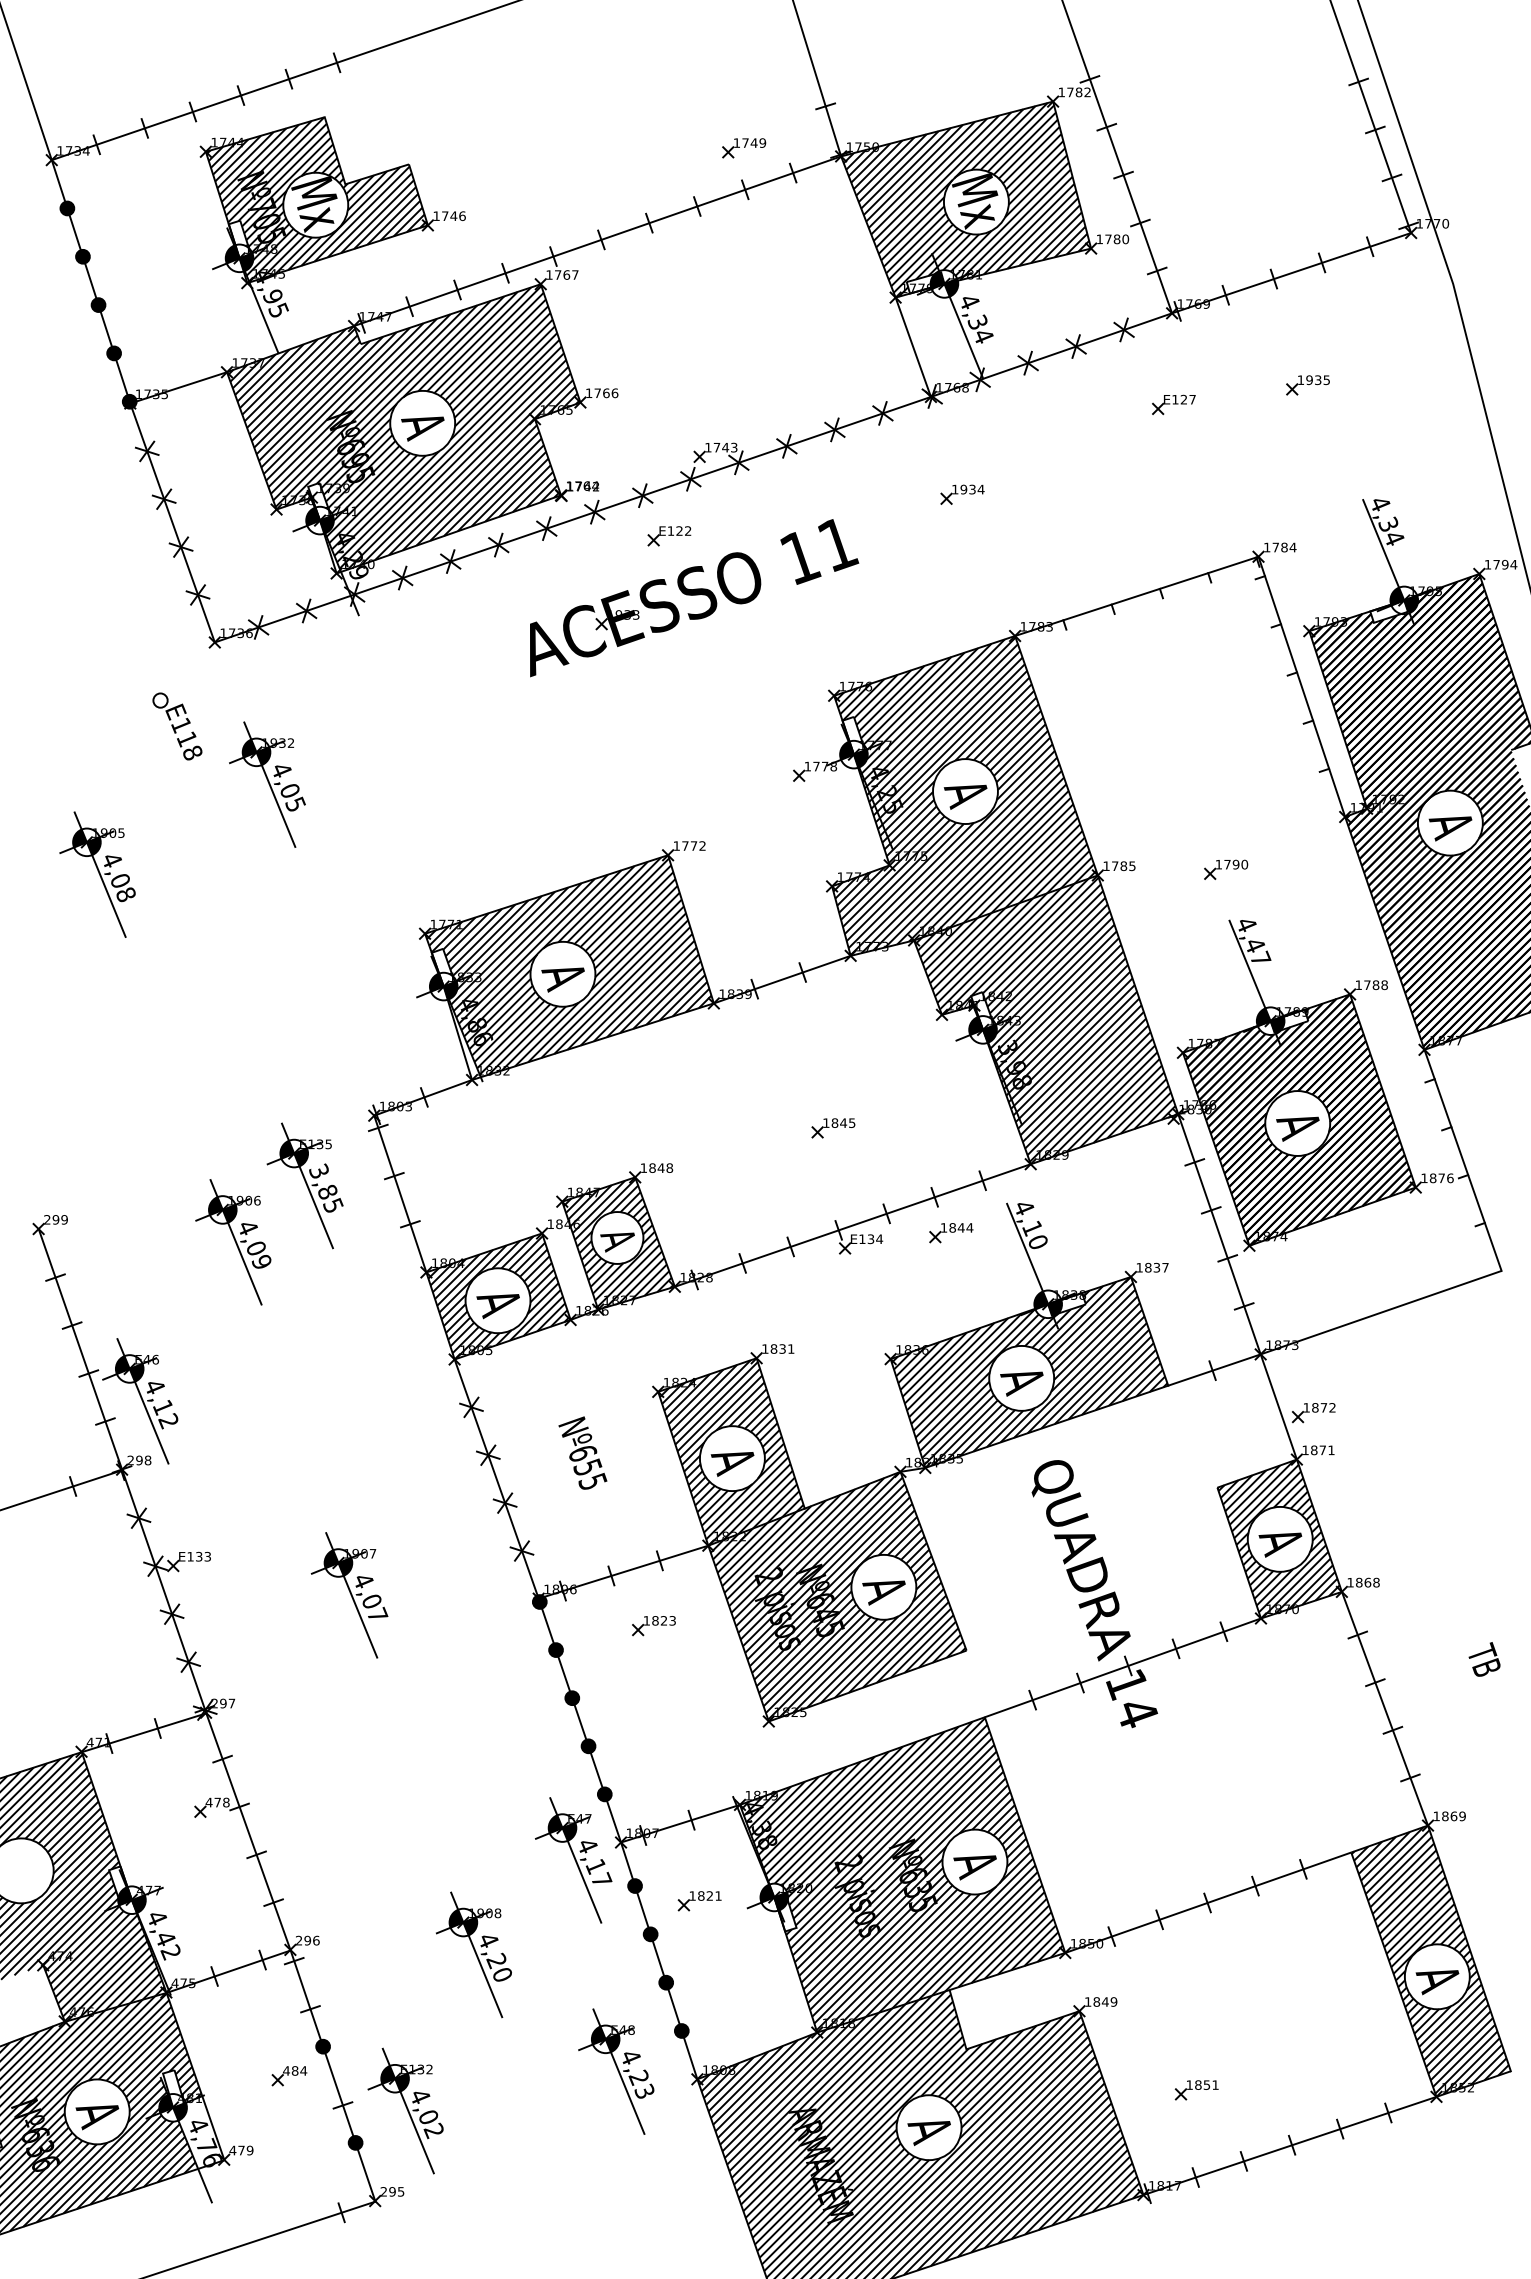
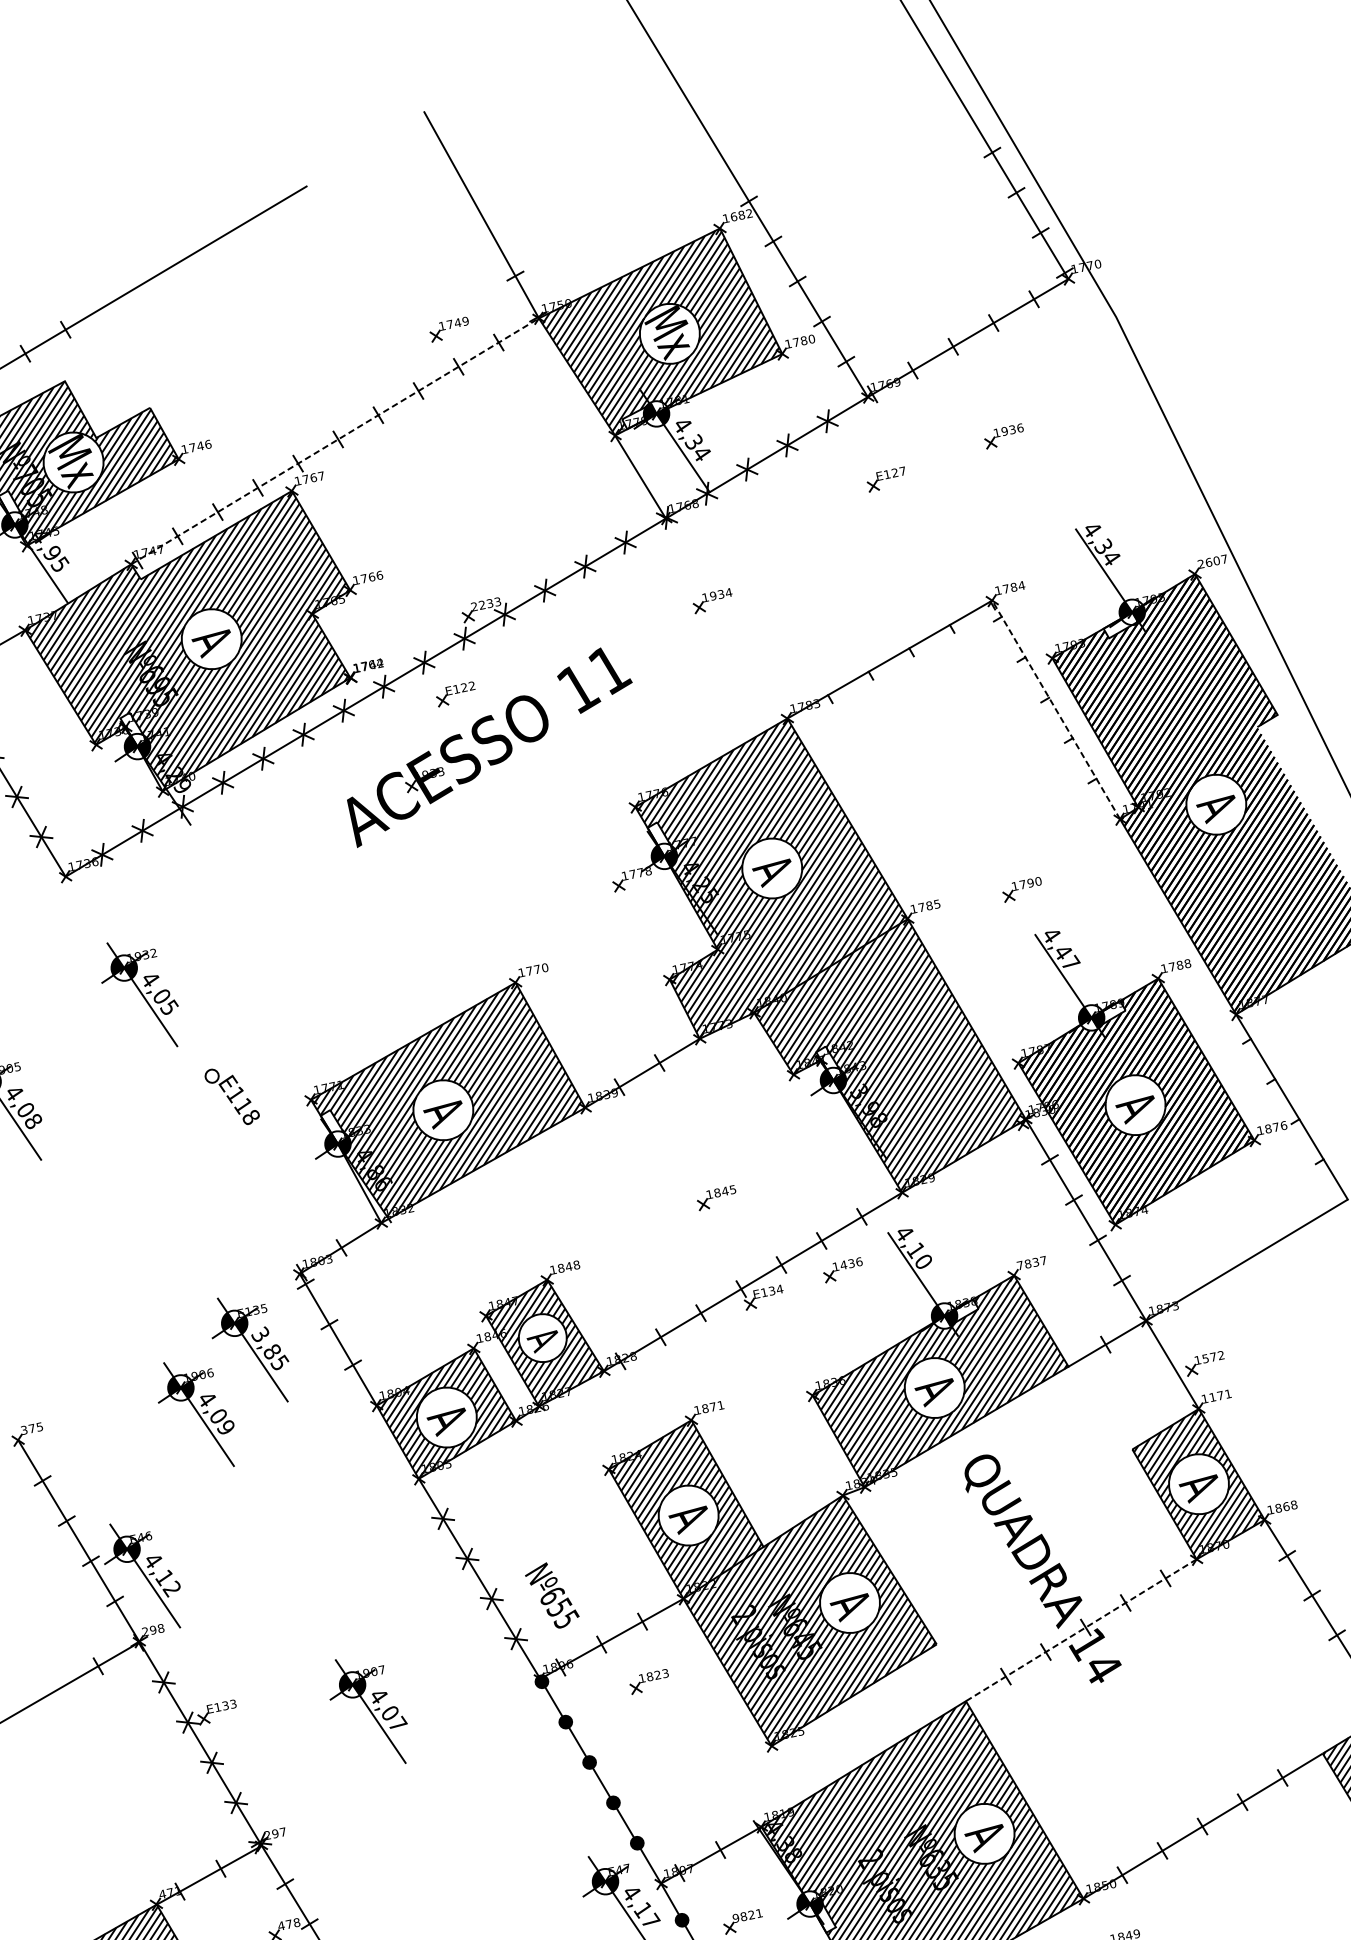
text: (1070, 92) -> (734, 216), 1782 -> 1682
line: (597, 241) -> (335, 441), solid -> dashed
text: (1326, 380) -> (1020, 428), 1935 -> 1936
text: (717, 447) -> (482, 604), 1743 -> 2233
text: (1500, 564) -> (1212, 561), 1794 -> 2607
line: (1301, 686) -> (1055, 709), solid -> dashed
part: (177, 726) -> (232, 1096), moved
text: (702, 845) -> (544, 967), 1772 -> 1770
text: (55, 1219) -> (31, 1428), 299 -> 375
text: (961, 1227) -> (851, 1263), 1844 -> 1436
text: (1139, 1267) -> (1020, 1265), 1837 -> 7837
text: (782, 1348) -> (712, 1406), 1831 -> 1871
text: (1315, 1407) -> (1205, 1358), 1872 -> 1572
text: (1314, 1450) -> (1213, 1397), 1871 -> 1171
text: (582, 1452) -> (551, 1595), moved
line: (1122, 1667) -> (1080, 1630), solid -> dashed
text: (692, 1895) -> (735, 1917), 1821 -> 9821

